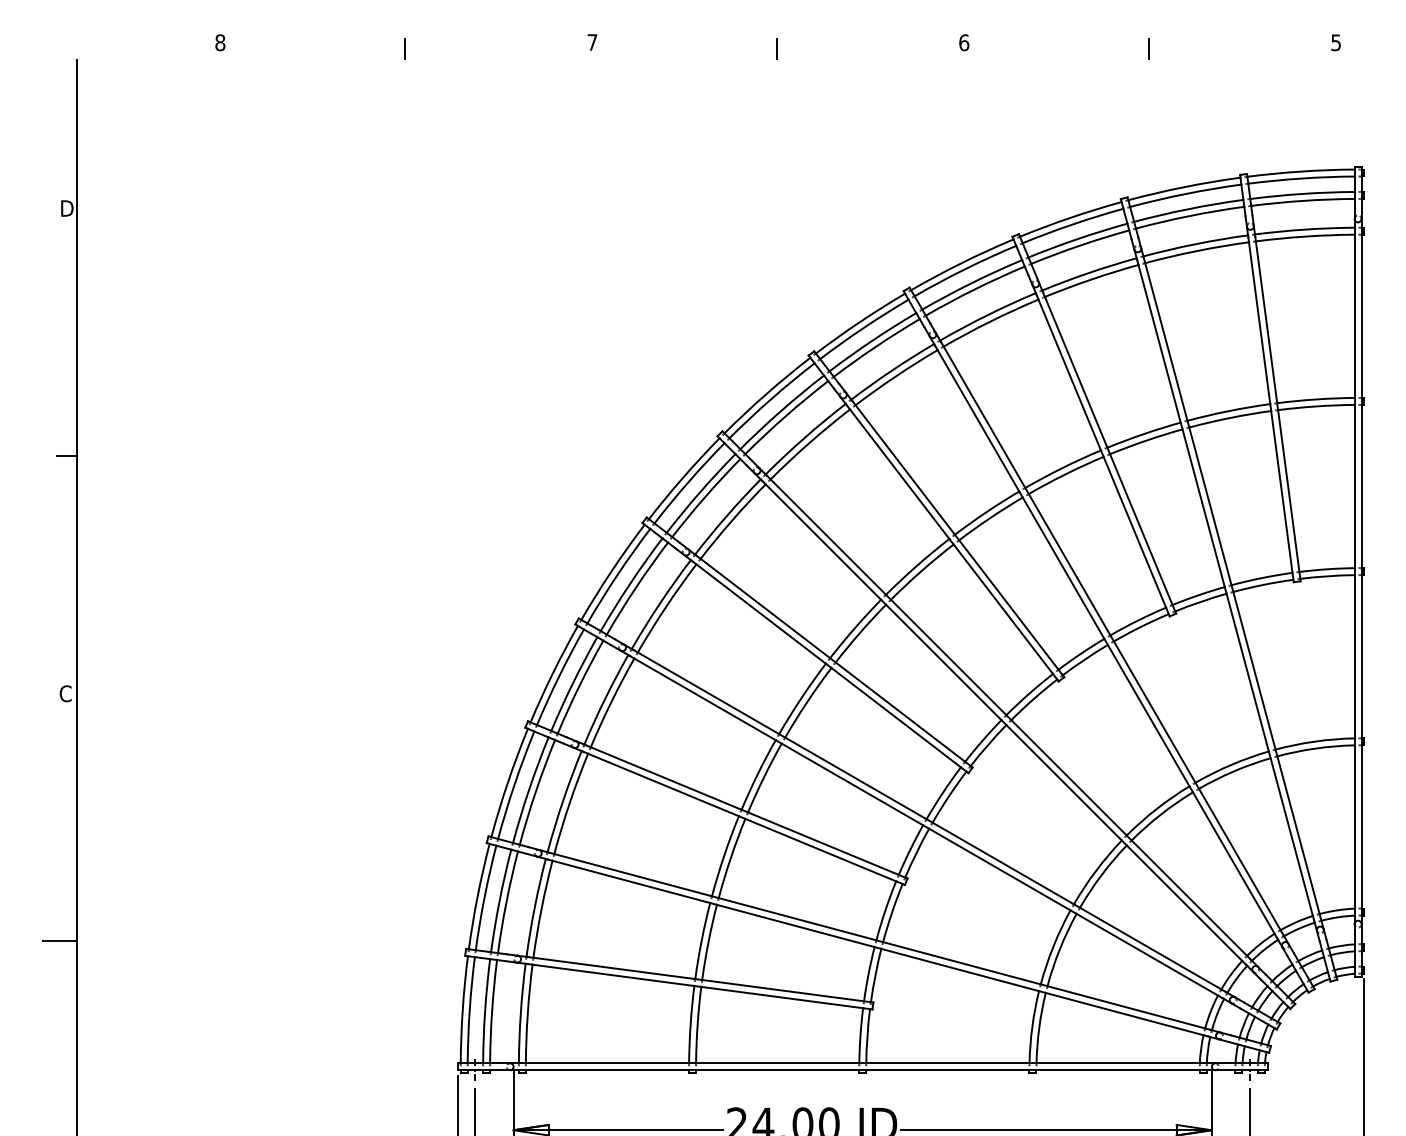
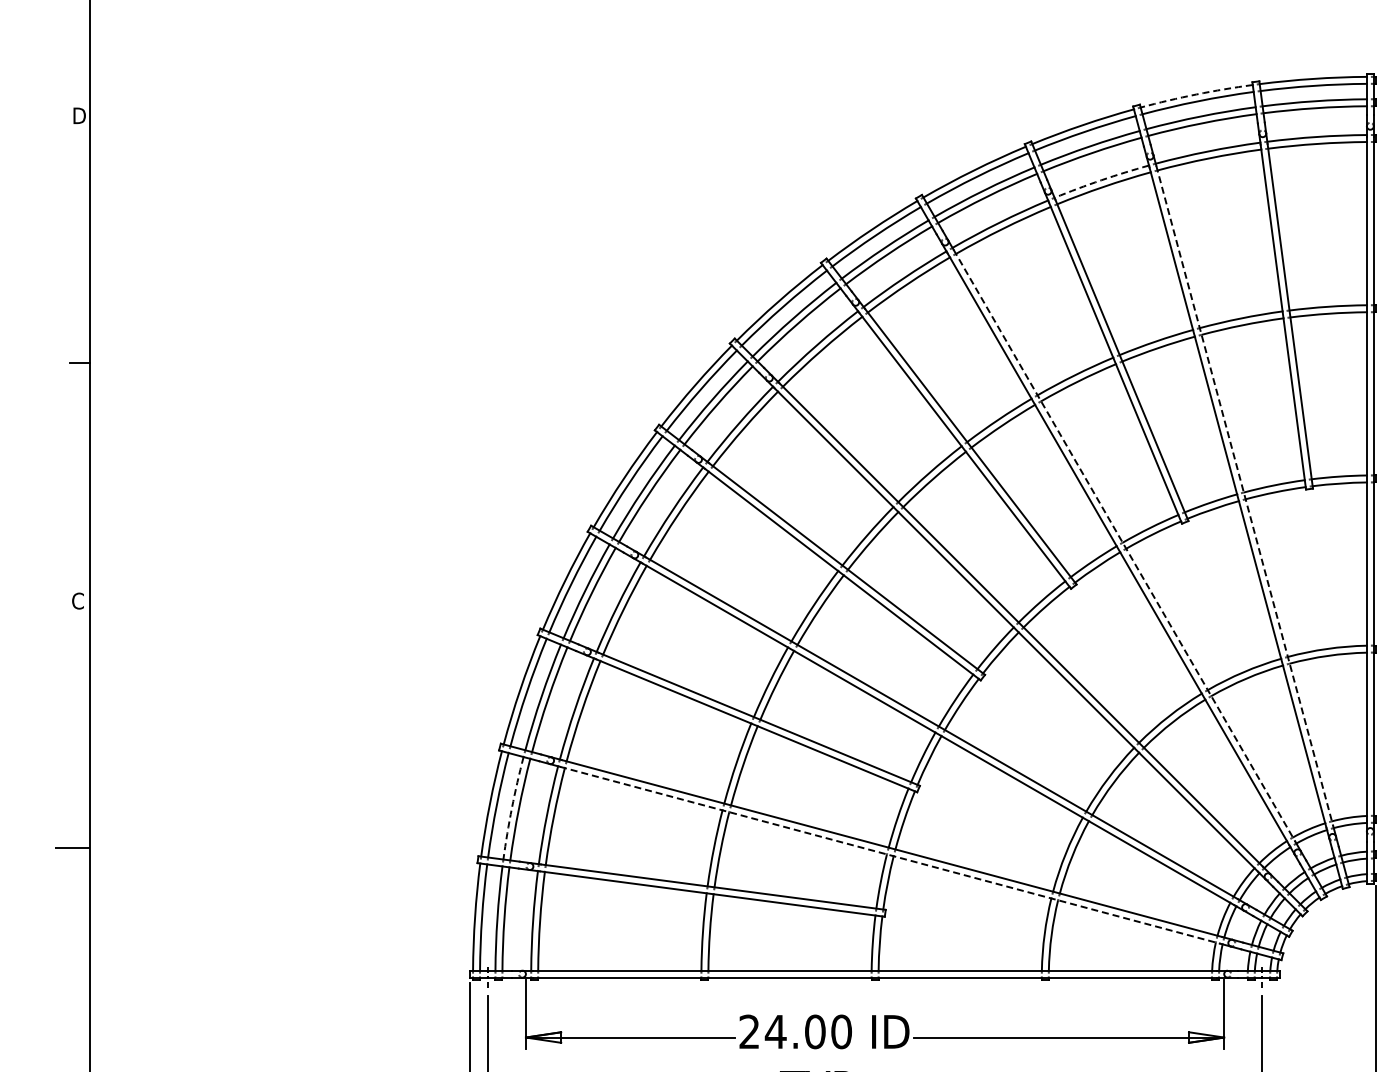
arc: (1184, 187) -> (1196, 94), solid -> dashed
arc: (1088, 272) -> (1100, 179), solid -> dashed
line: (1232, 588) -> (1244, 495), solid -> dashed
line: (1112, 638) -> (1124, 545), solid -> dashed
arc: (499, 900) -> (511, 807), solid -> dashed
line: (877, 947) -> (889, 854), solid -> dashed

